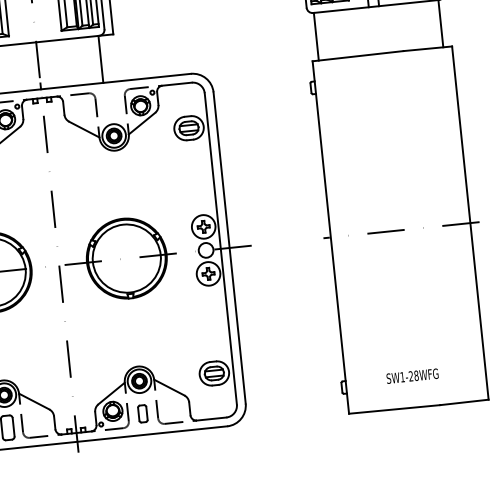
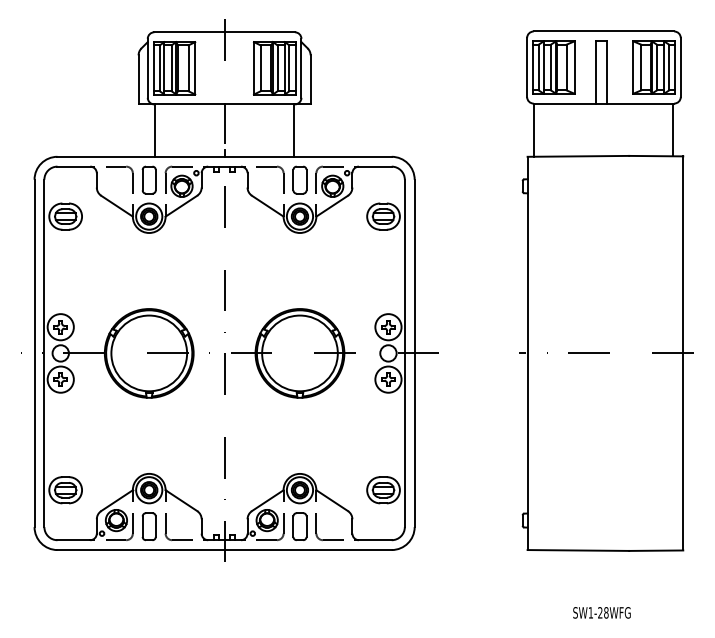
part: (110, 102) -> (299, 179), added
text: (412, 375) -> (601, 612), moved
part: (142, 413) -> (299, 526), size x1.43

